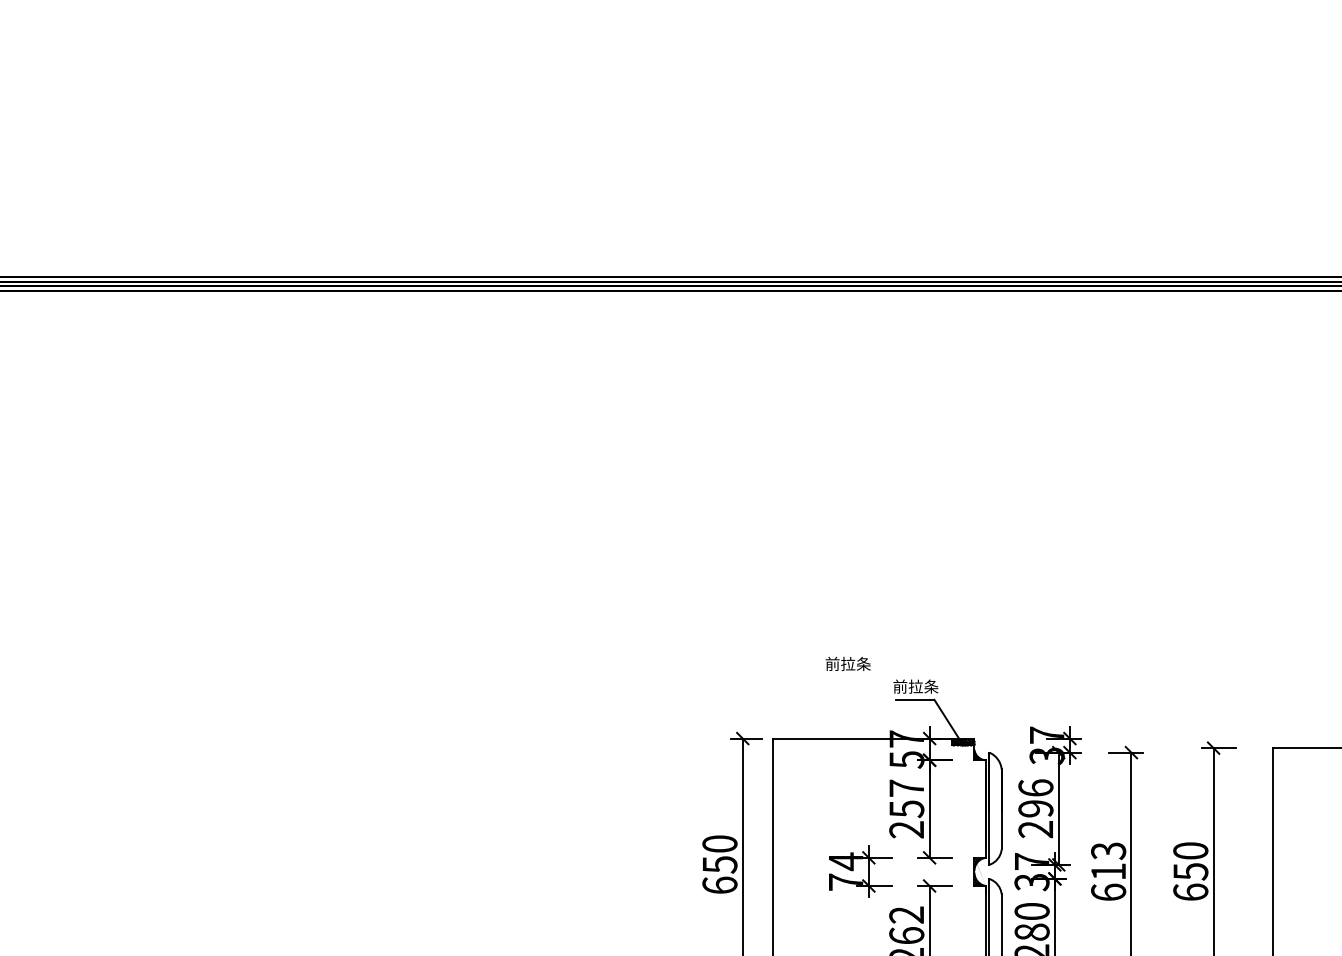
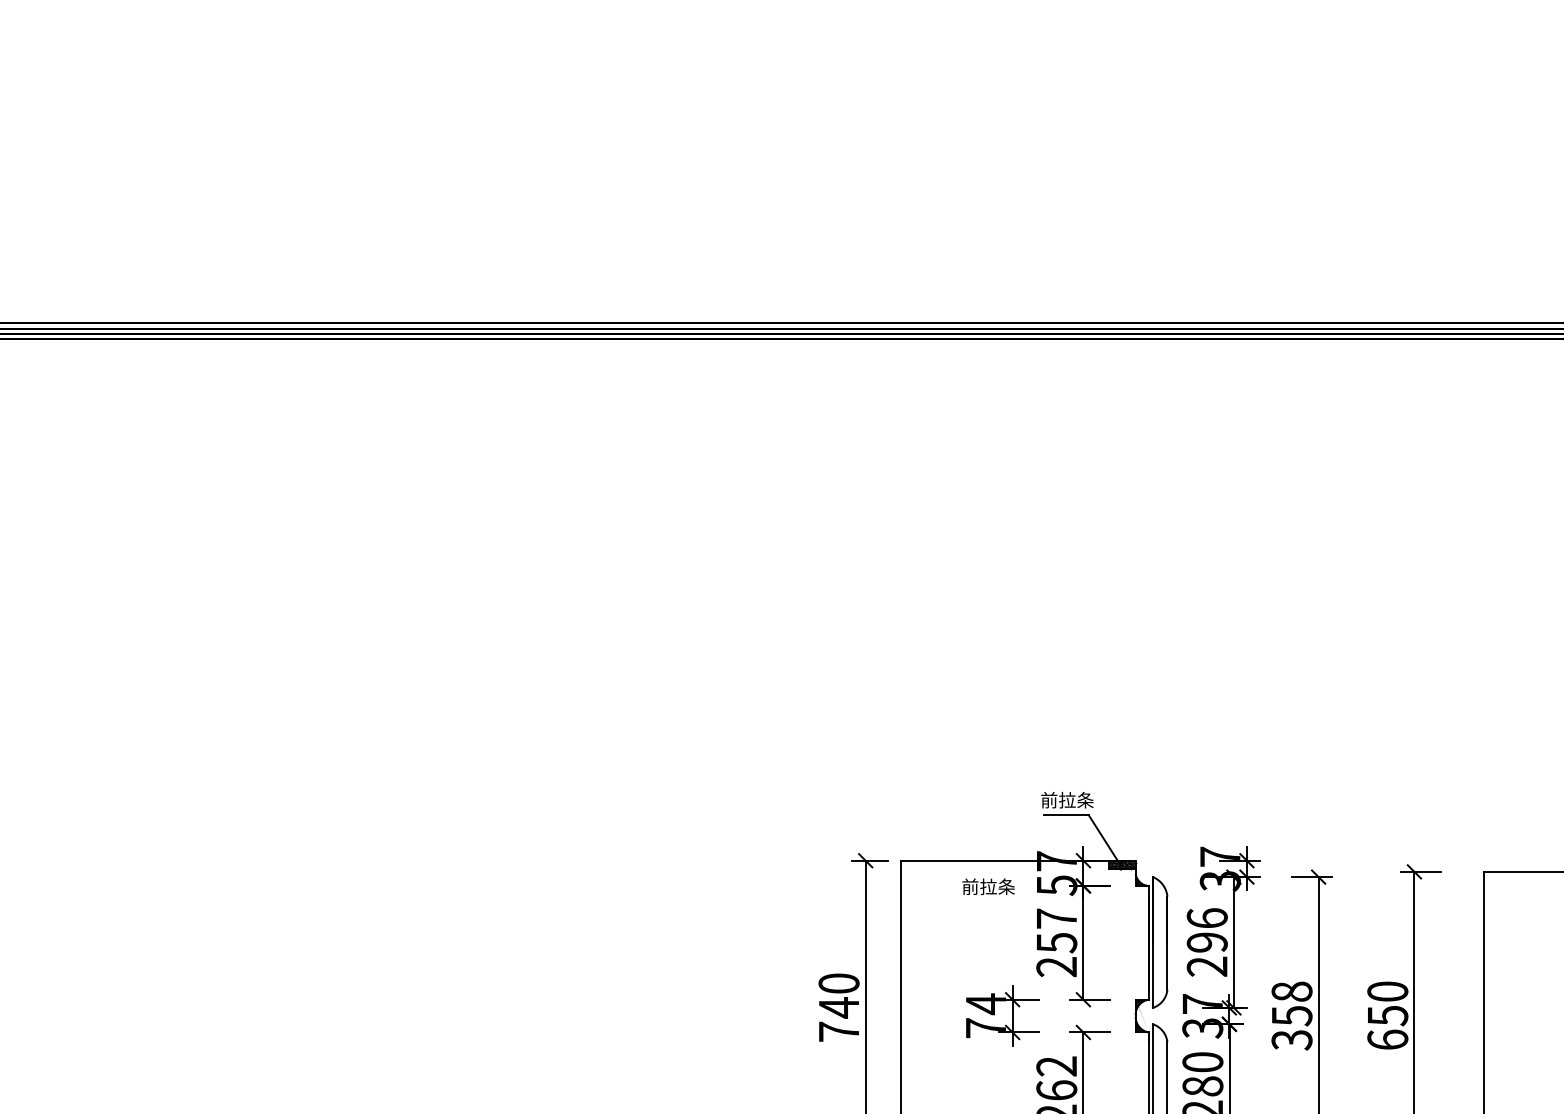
text: (847, 663) -> (987, 886), moved
text: (1108, 871) -> (1291, 1015), 613 -> 358
text: (719, 874) -> (838, 1019), 650 -> 740

